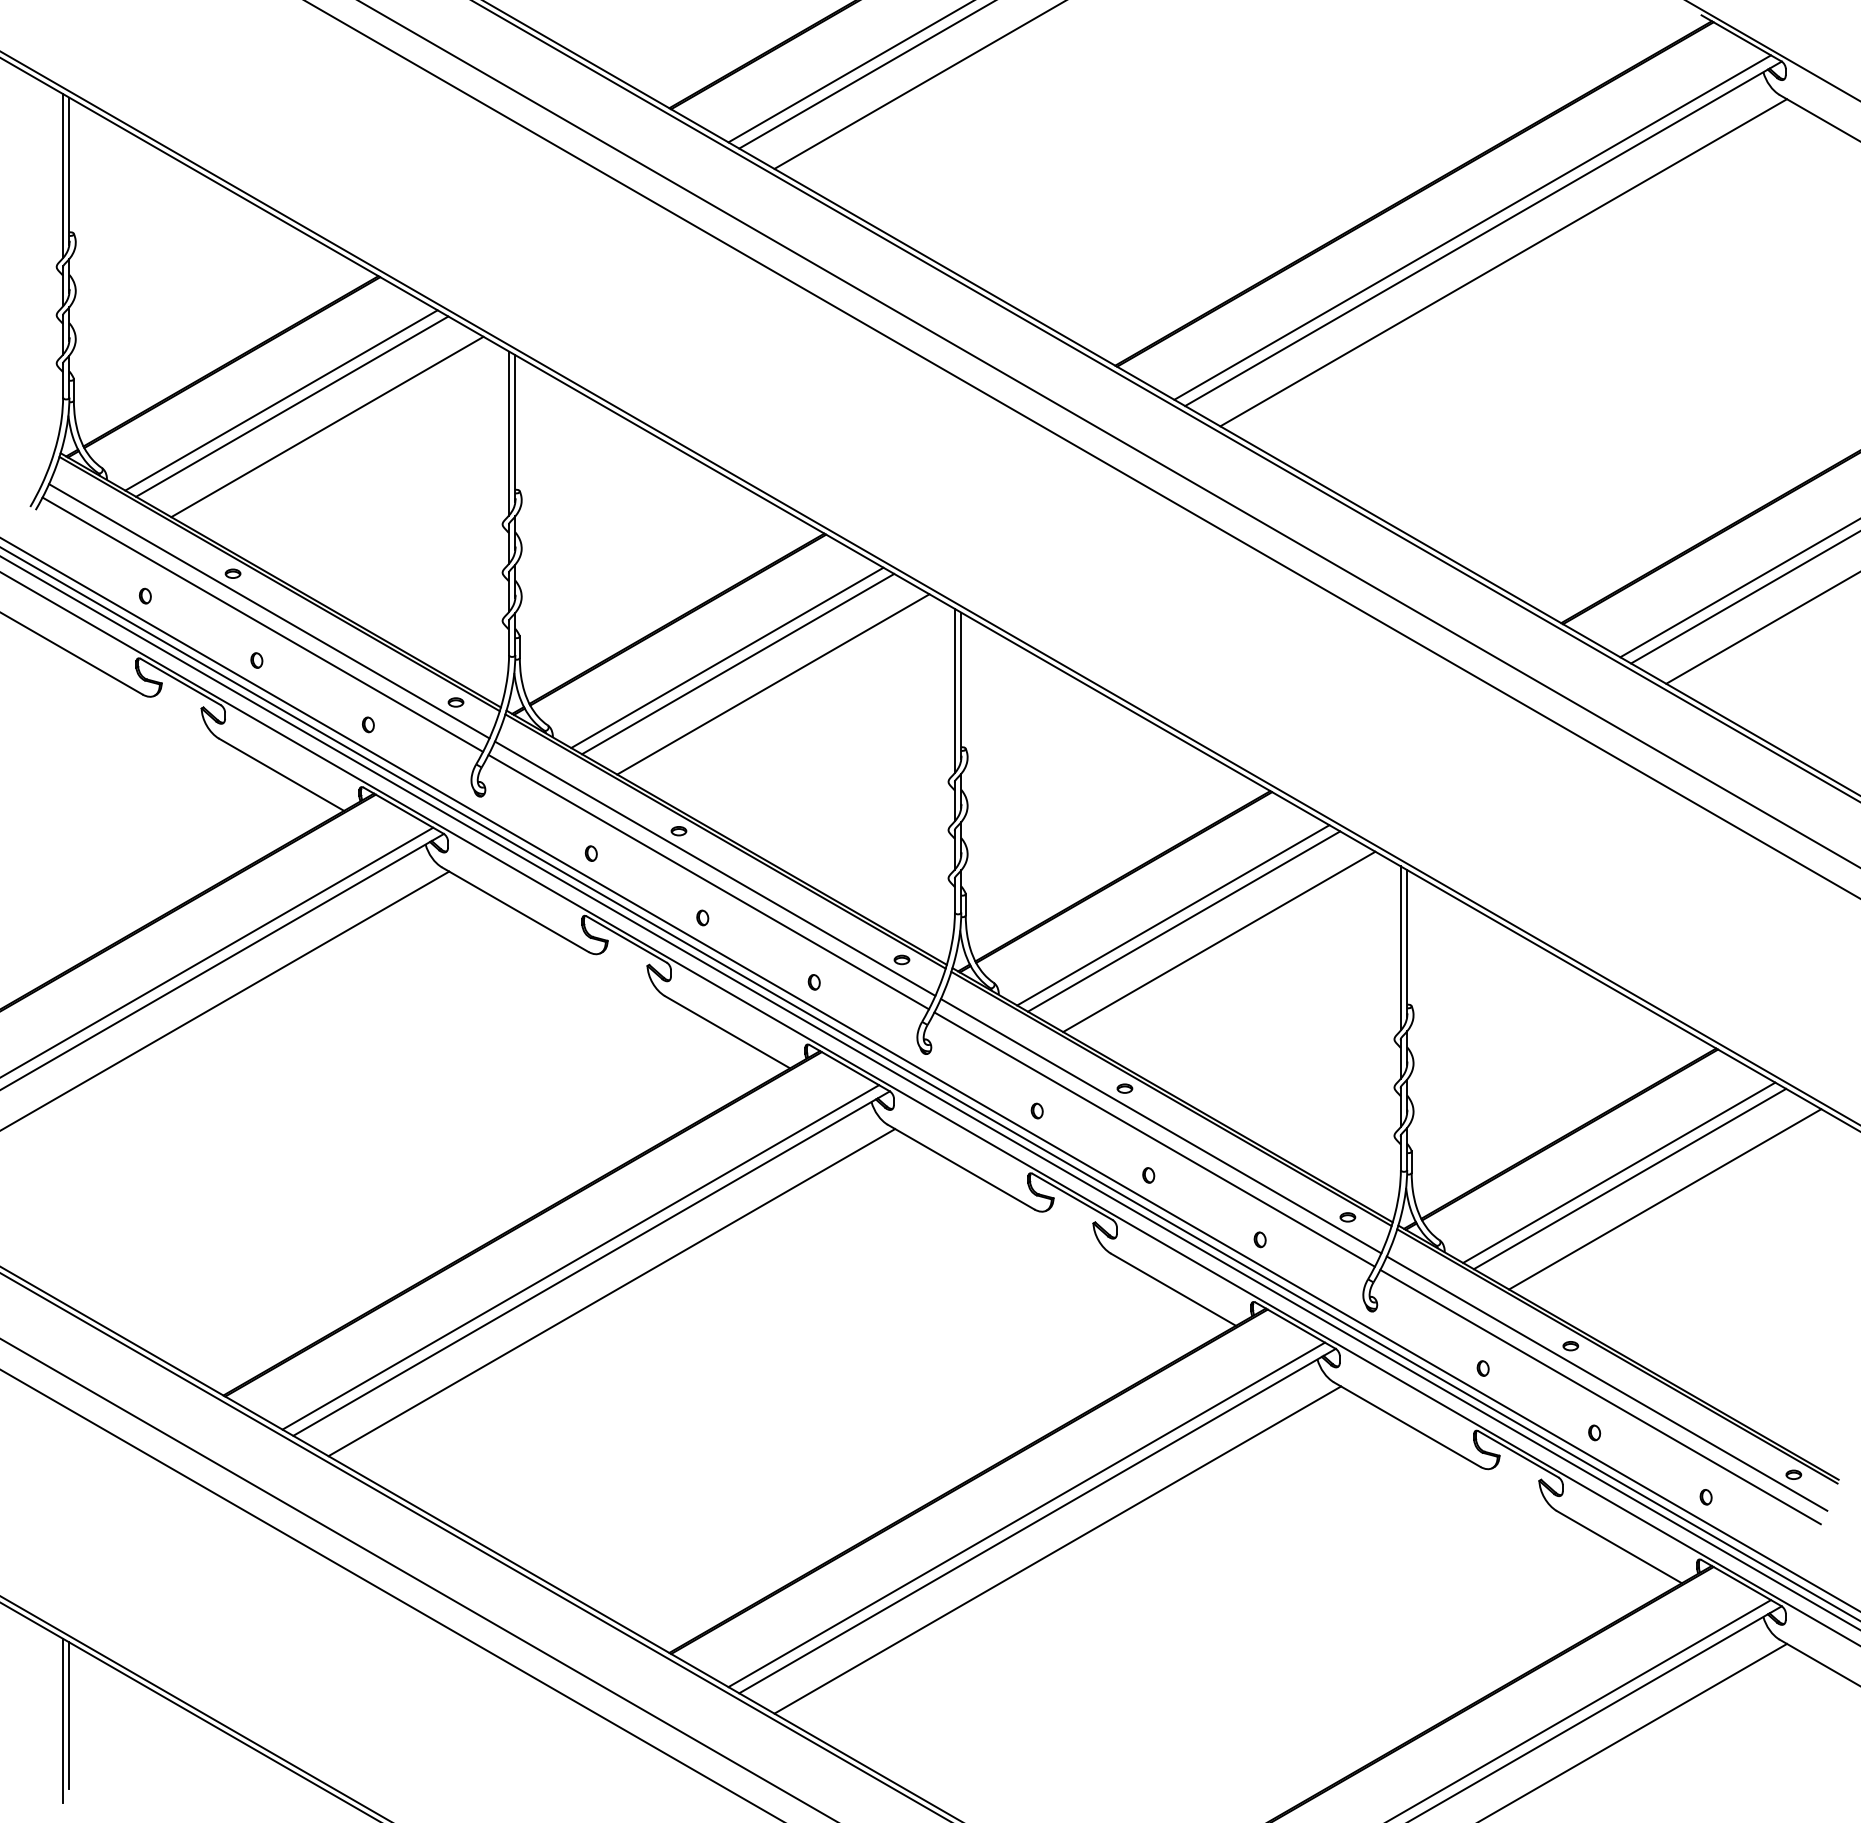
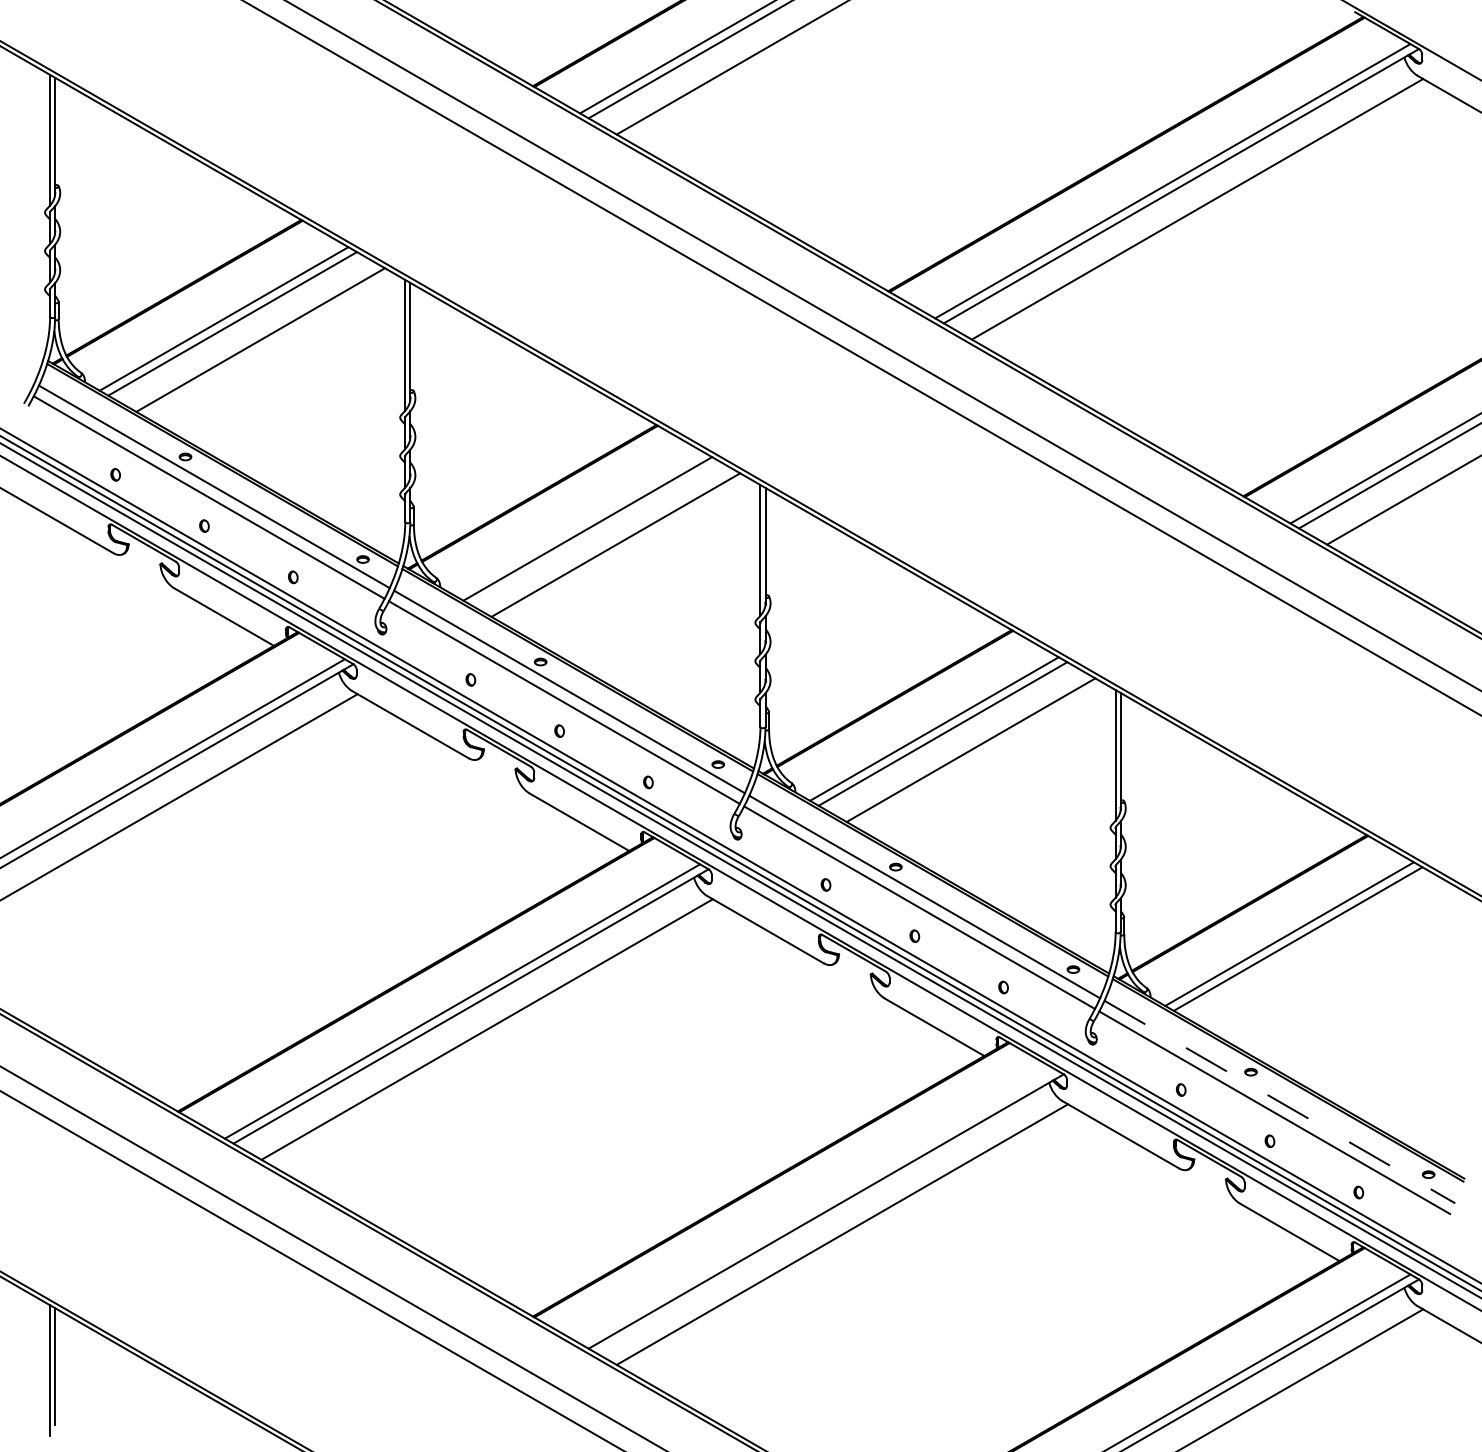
line: (727, 657) -> (579, 523), removed
line: (1665, 1199) -> (1326, 955), removed
line: (1607, 1383) -> (1280, 1101), solid -> dashed
line: (1026, 1514) -> (817, 1206), removed

